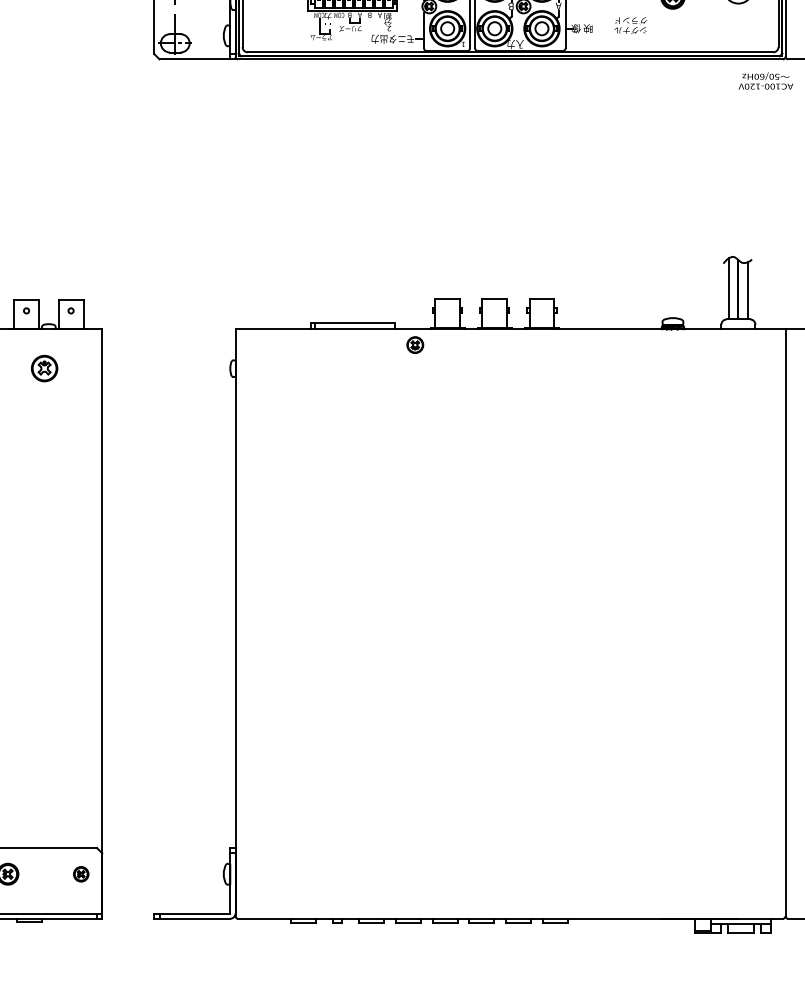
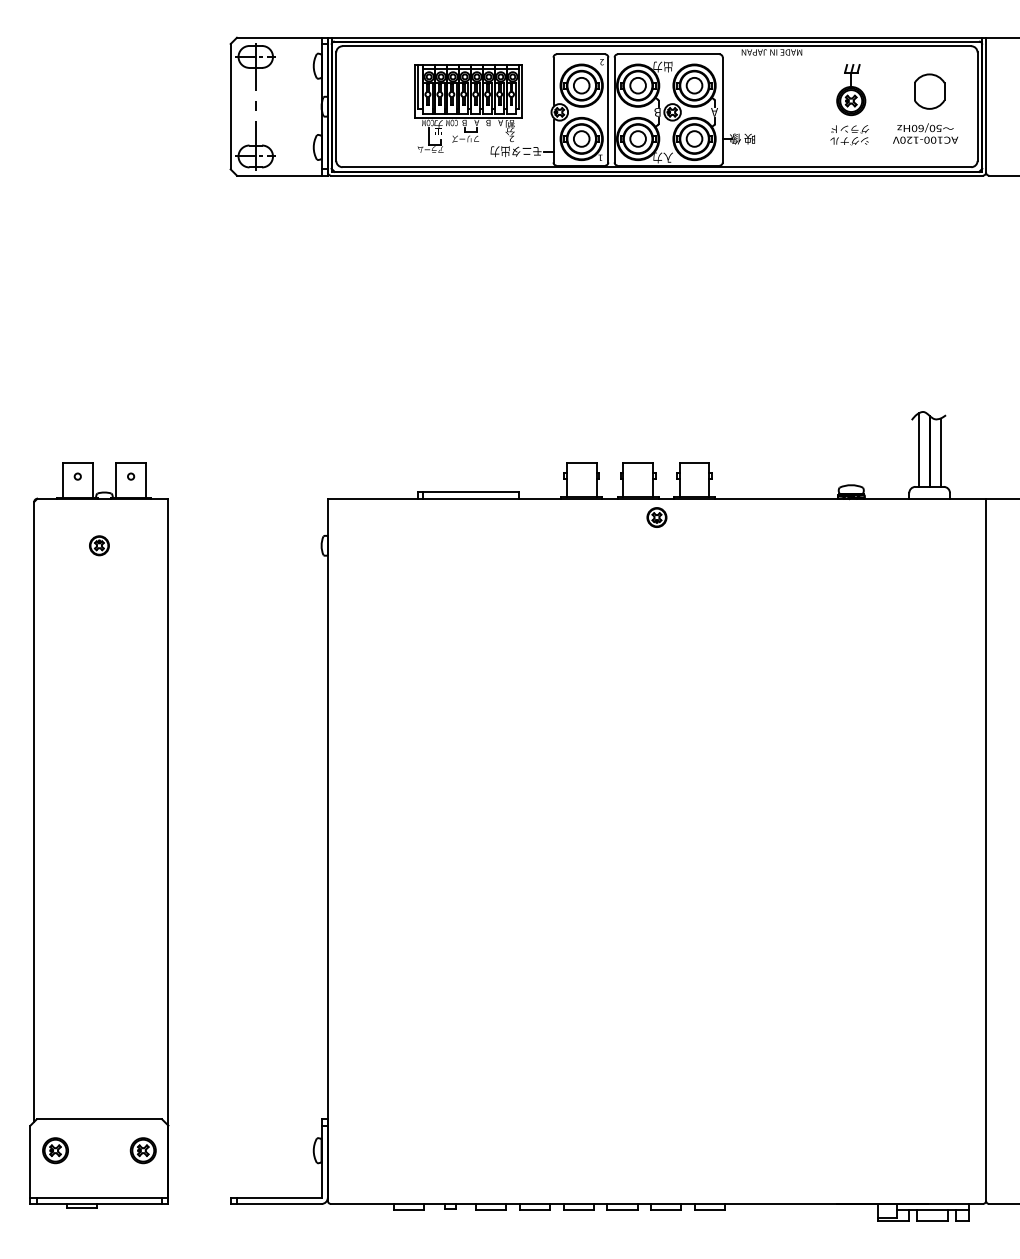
text: (630, 25) -> (849, 135), moved
text: (765, 80) -> (925, 133), moved
part: (414, 345) -> (656, 517), moved
part: (44, 368) -> (99, 545), size x0.62
part: (80, 874) -> (142, 1150), size x1.43

